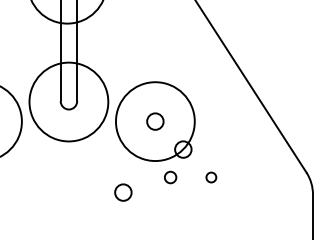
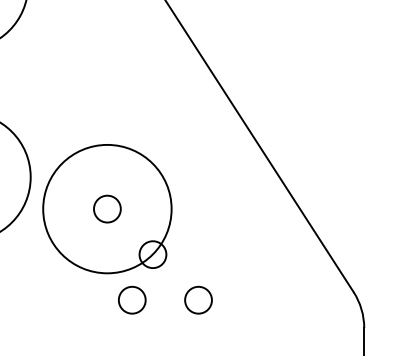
circle: (170, 177) -> (132, 300), size x1.43
circle: (211, 177) -> (198, 300), size x1.67
circle: (123, 192) -> (55, 324), removed

